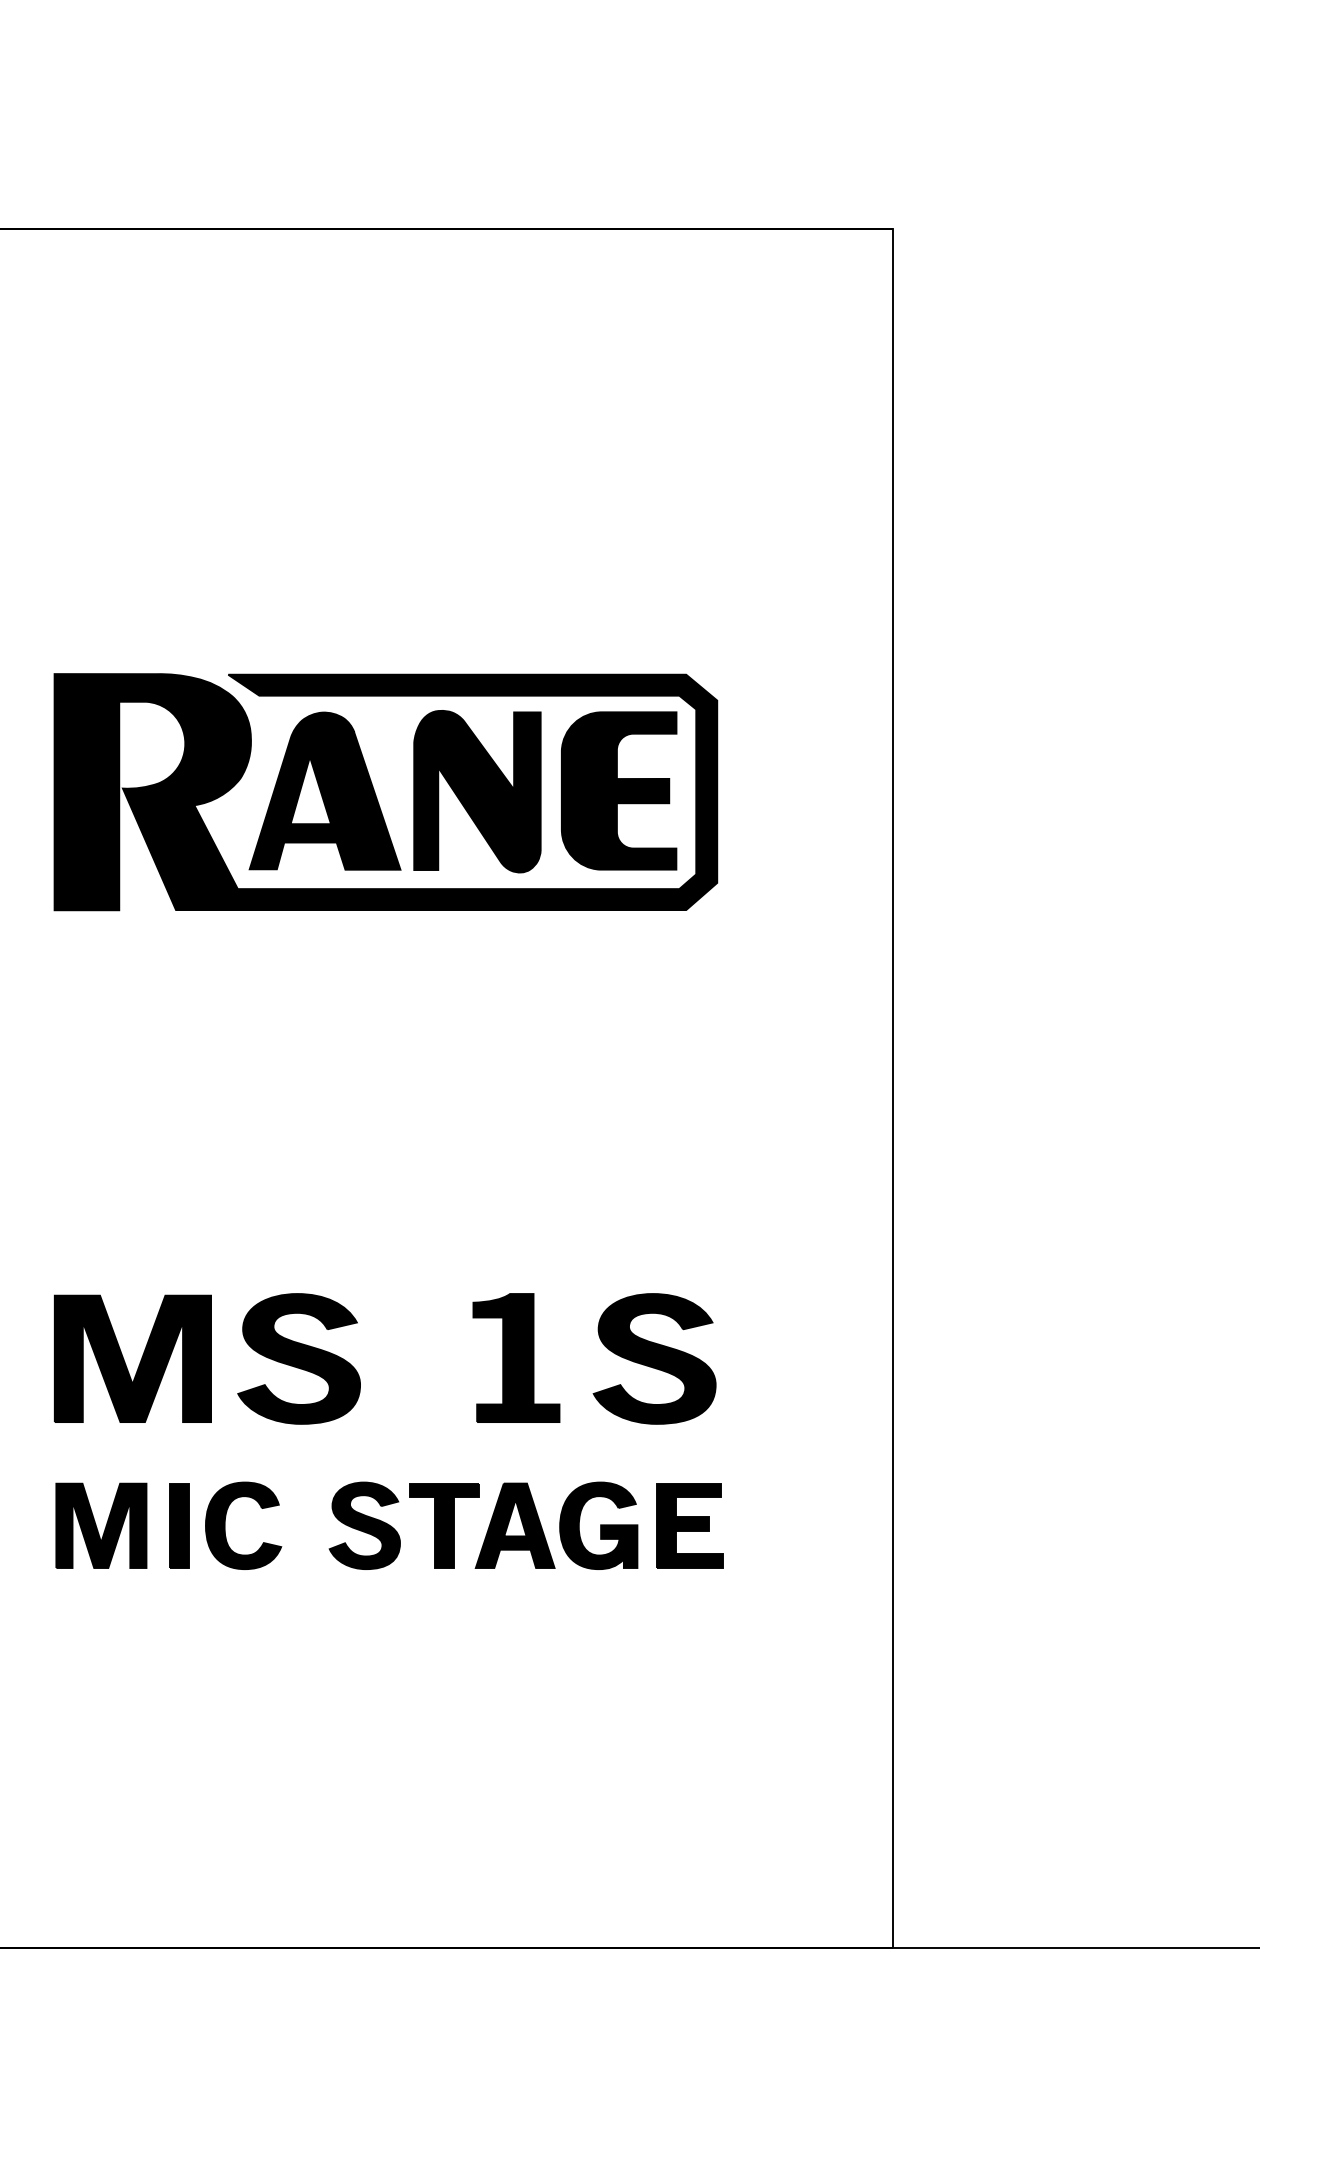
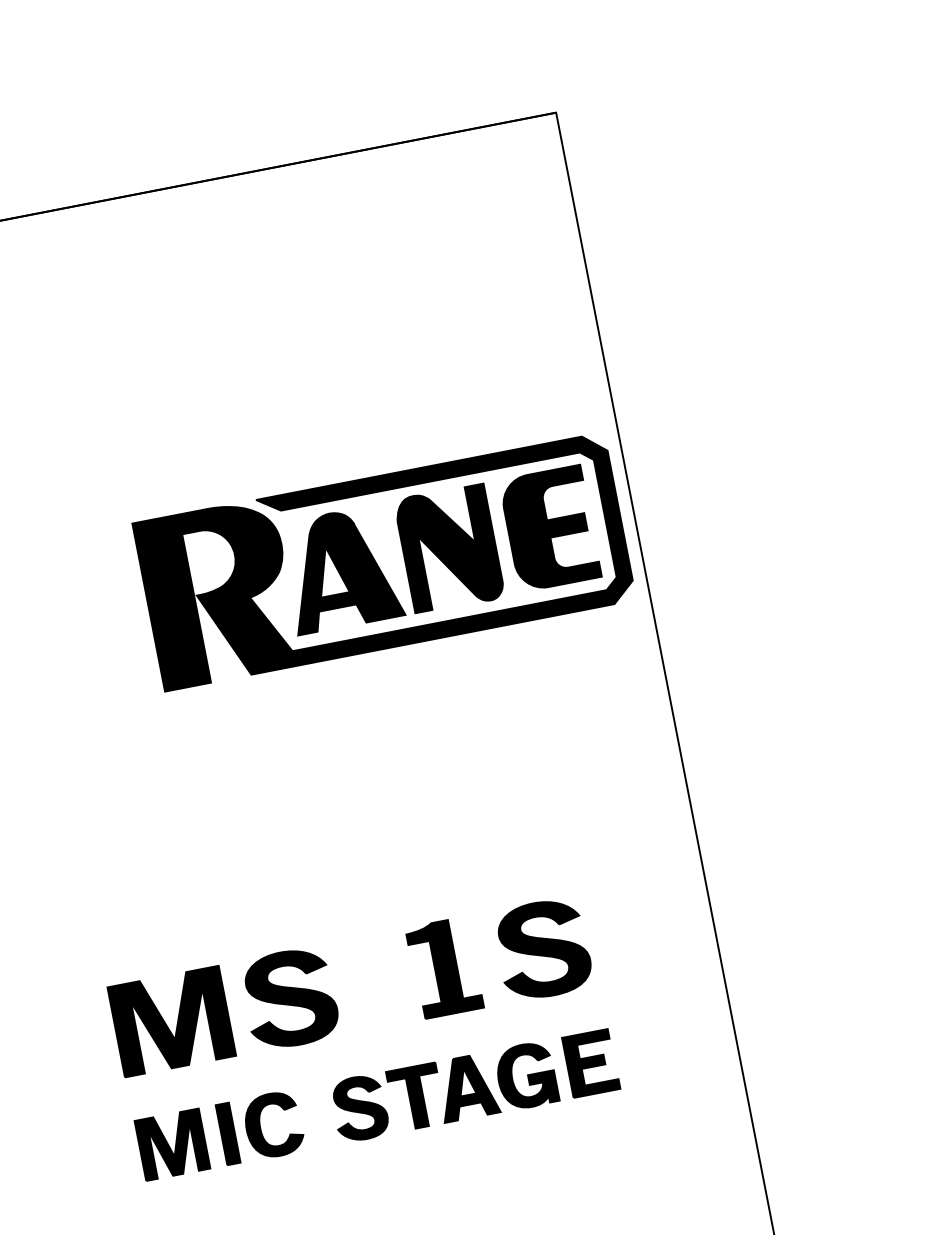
part: (376, 795) -> (378, 565), moved

